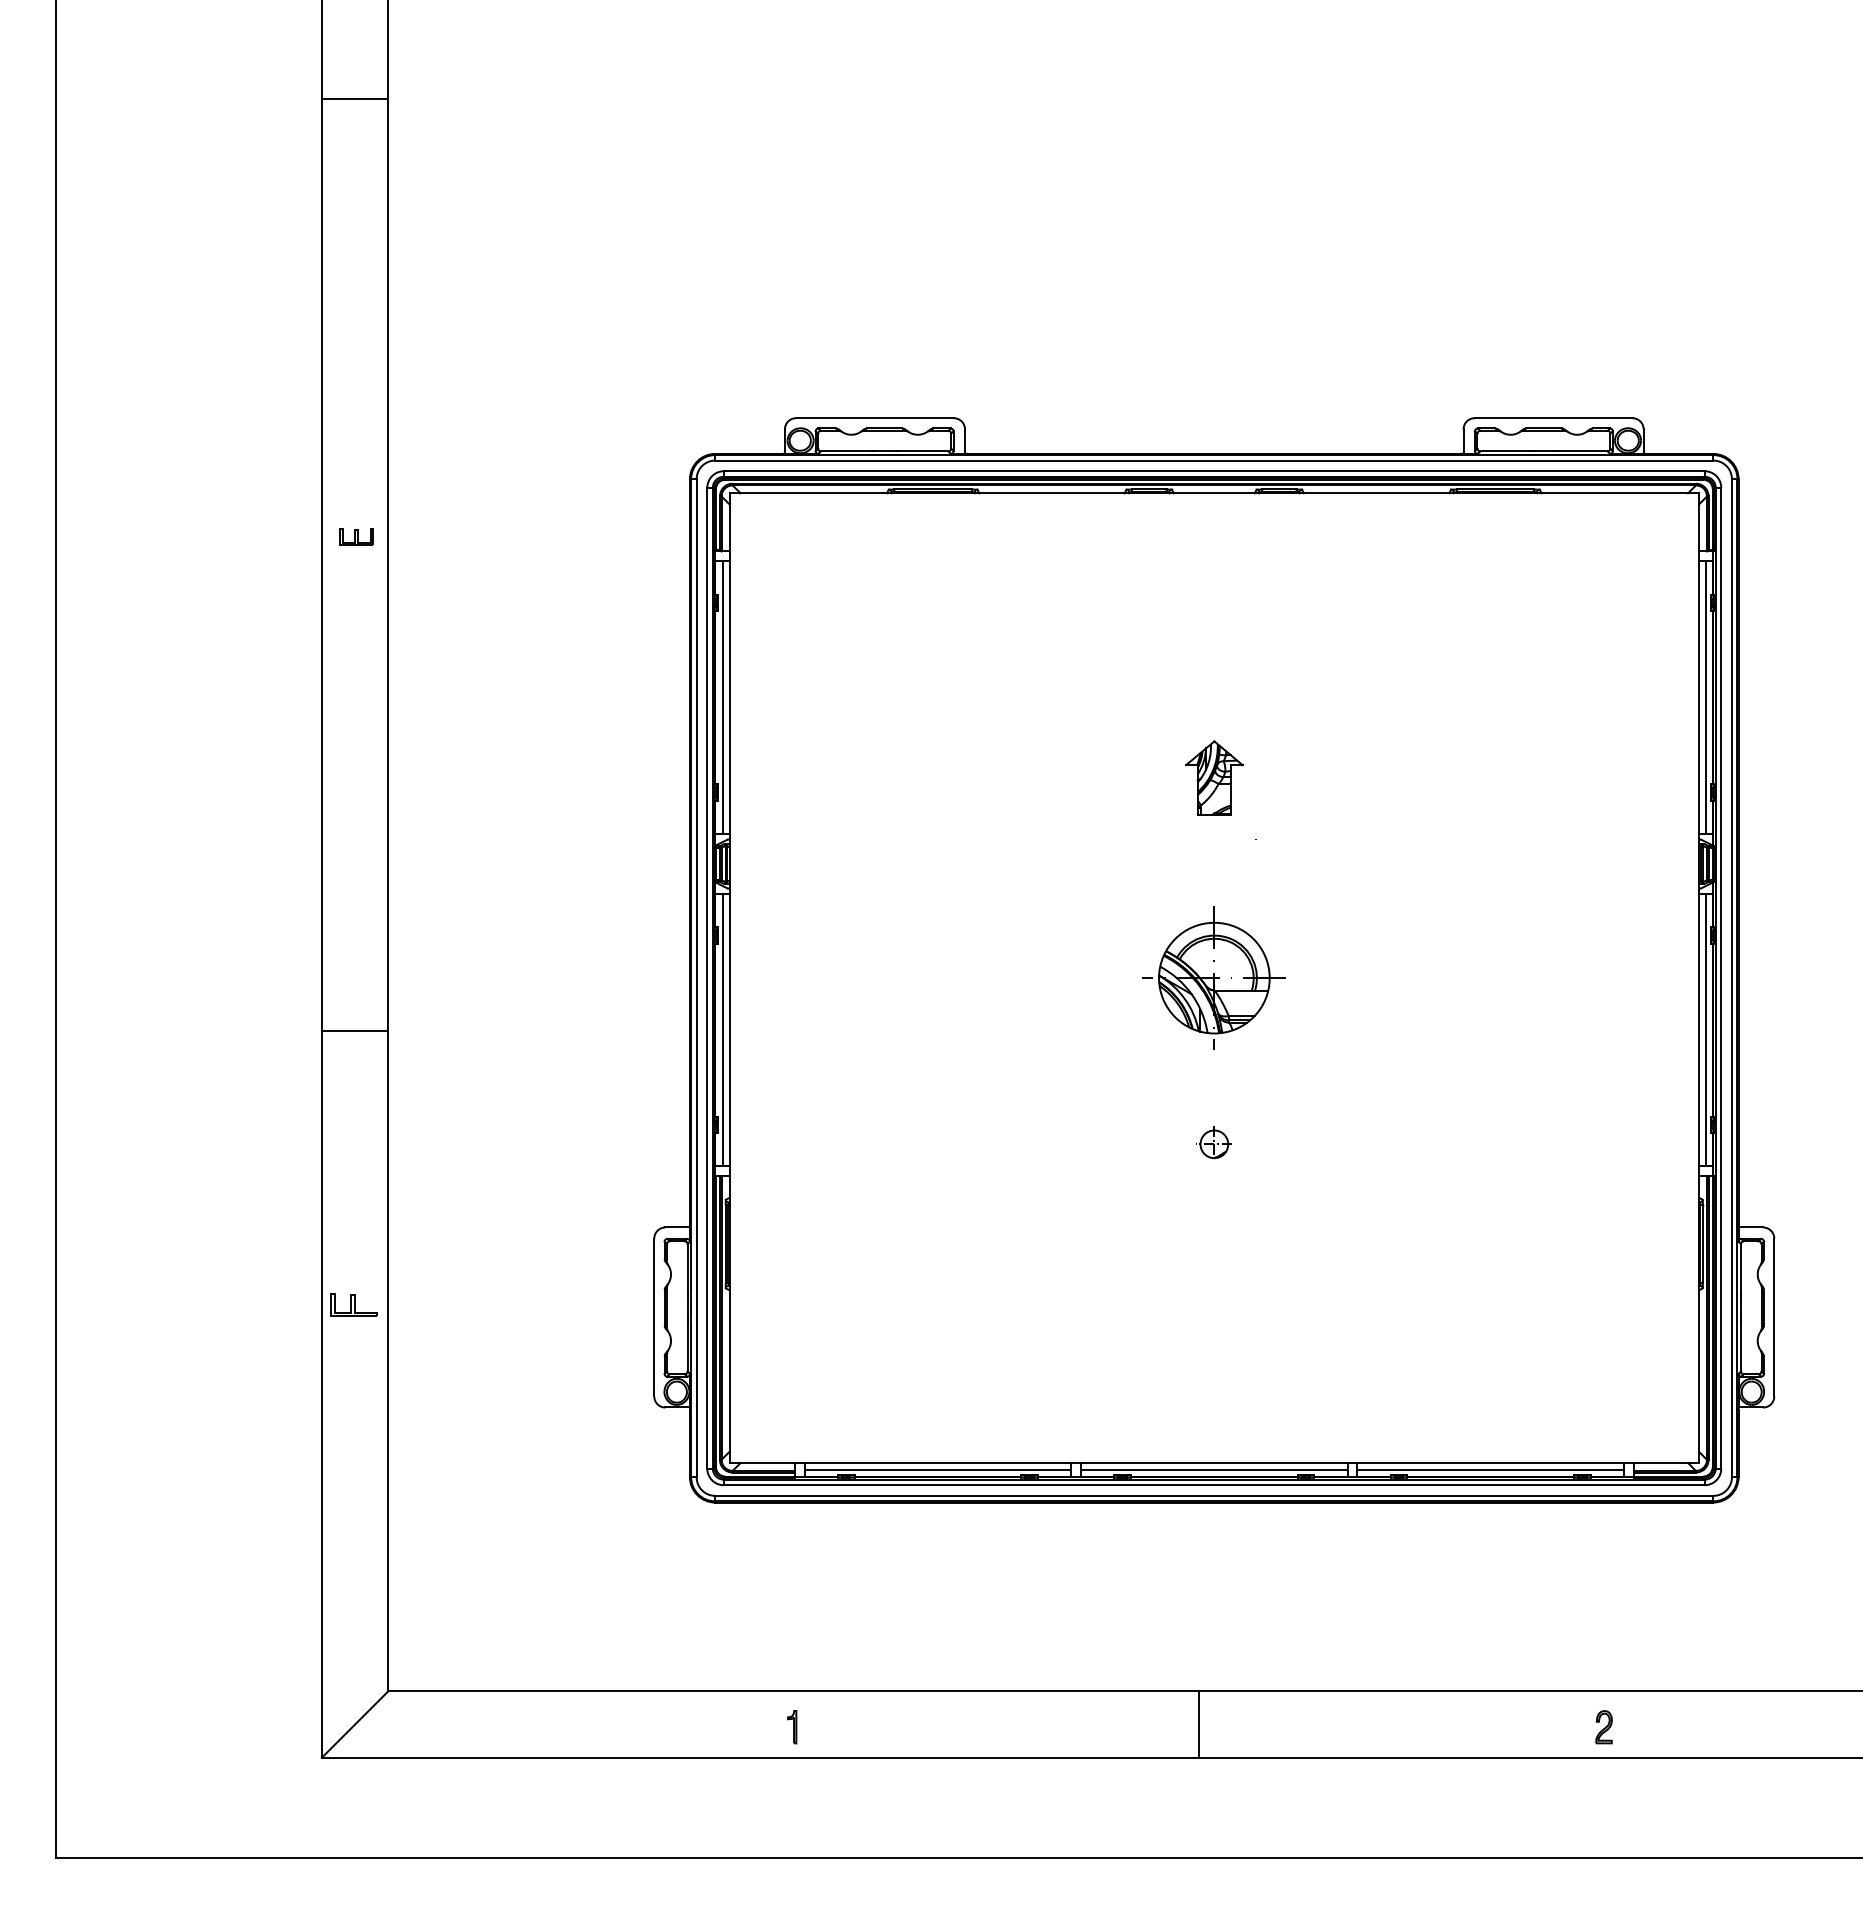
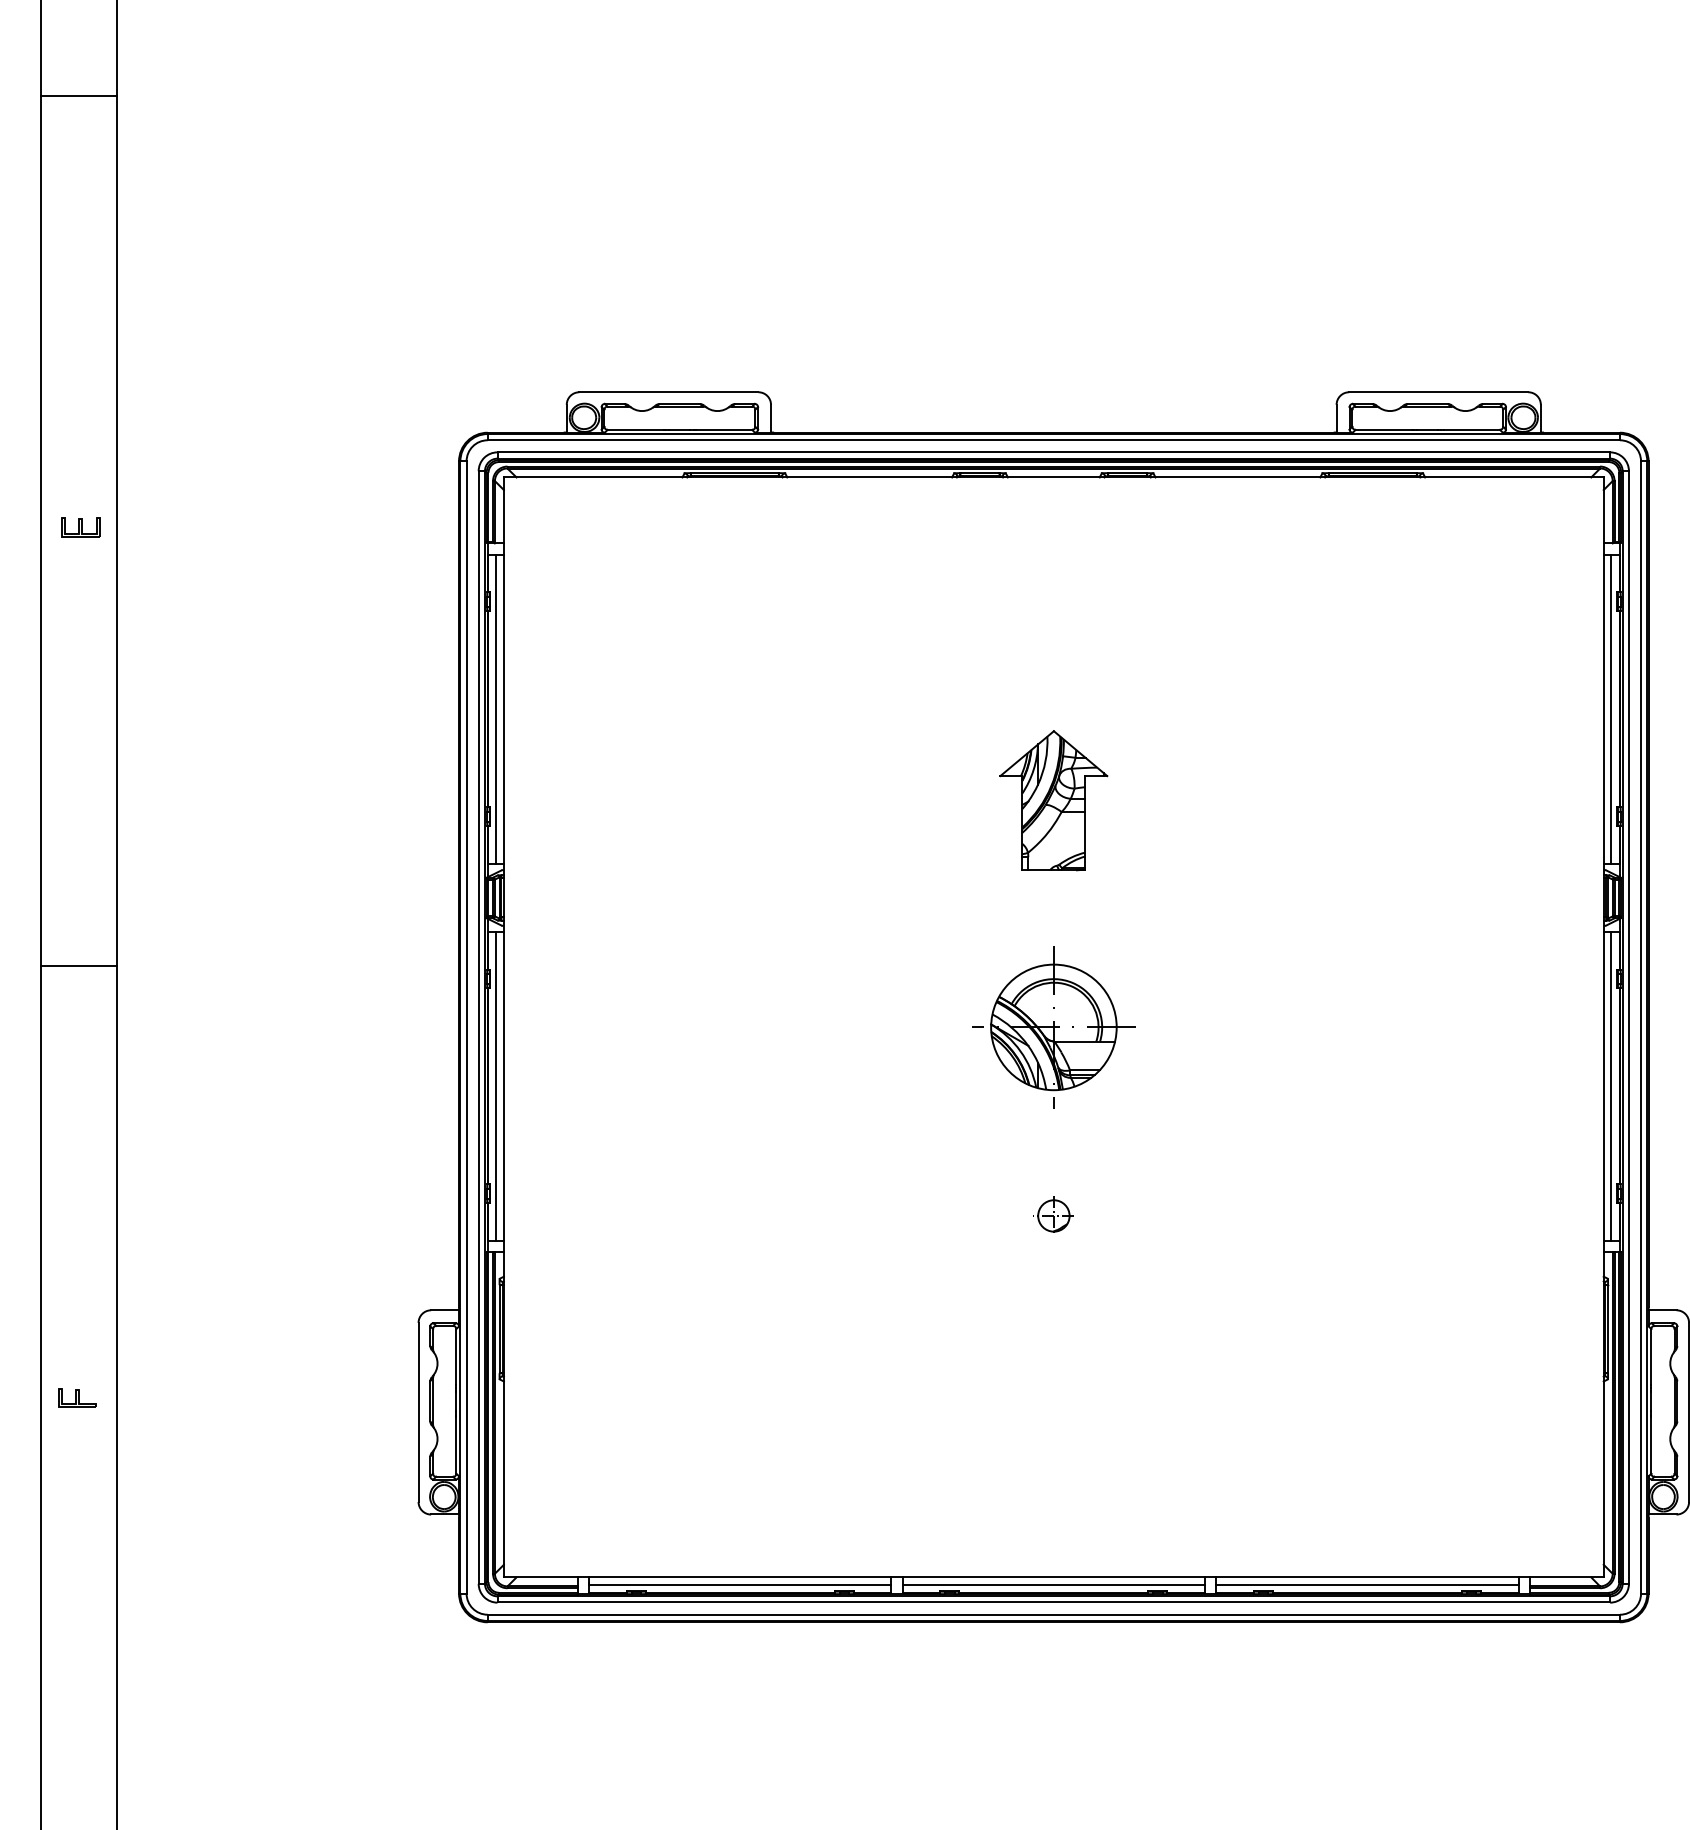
line: (354, 98) -> (78, 95), moved
part: (1214, 777) -> (1054, 799), size x1.67
line: (354, 1030) -> (78, 965), moved
part: (353, 1304) -> (77, 1397), size x0.71

